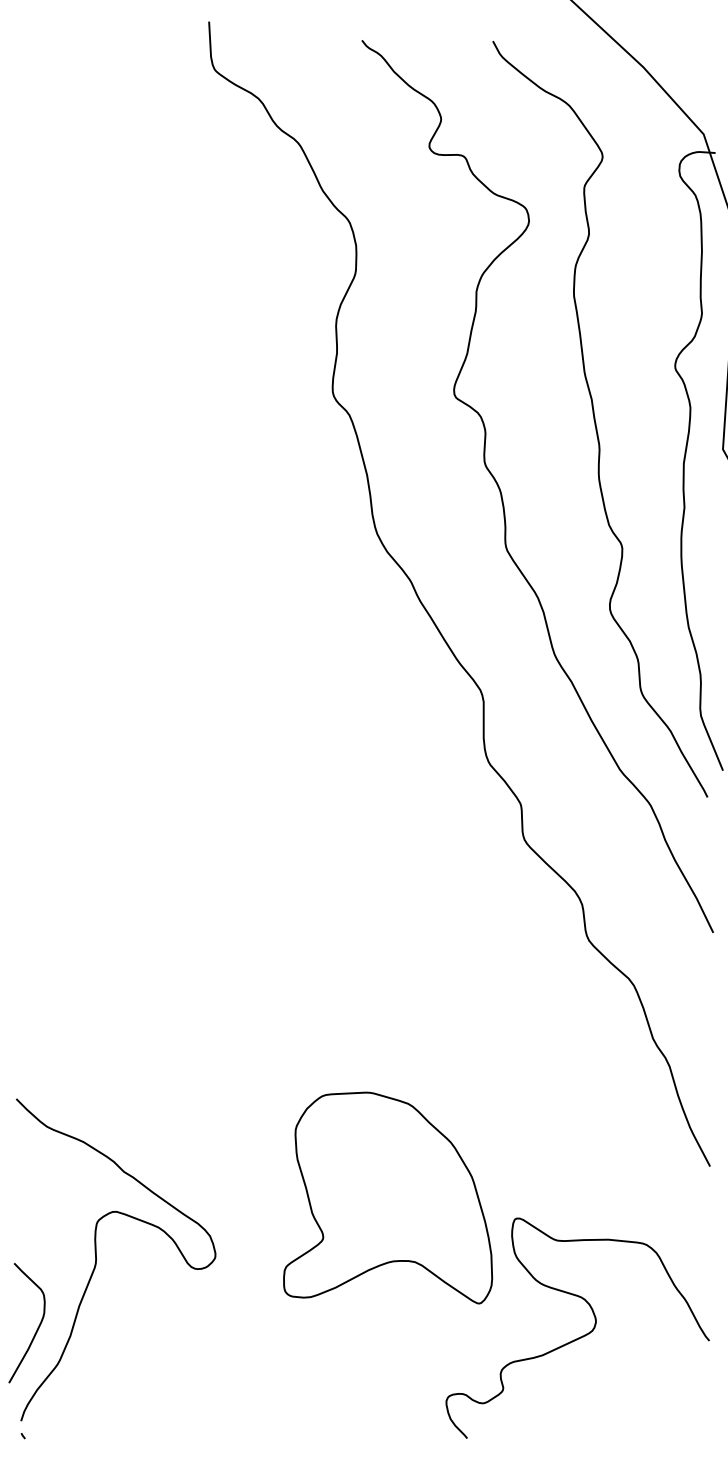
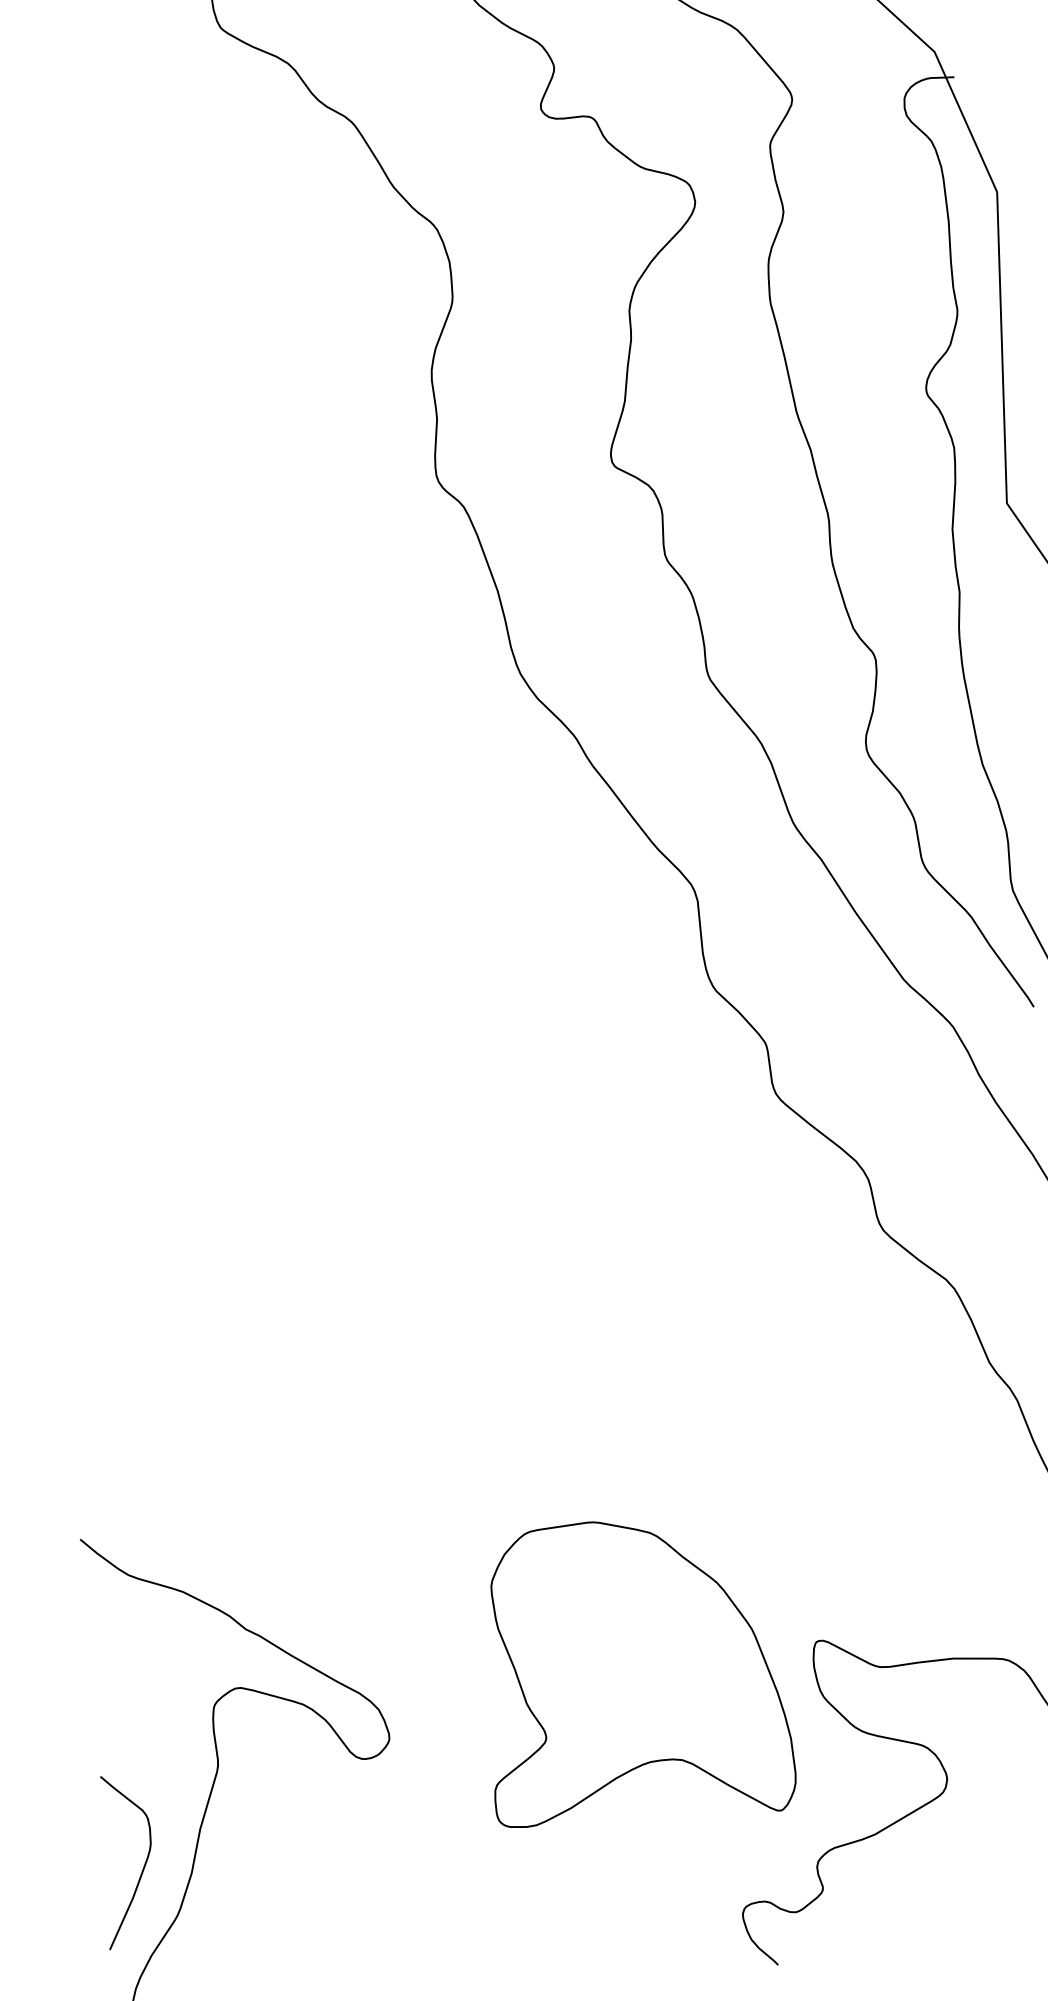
part: (388, 1197) -> (634, 1670), moved

